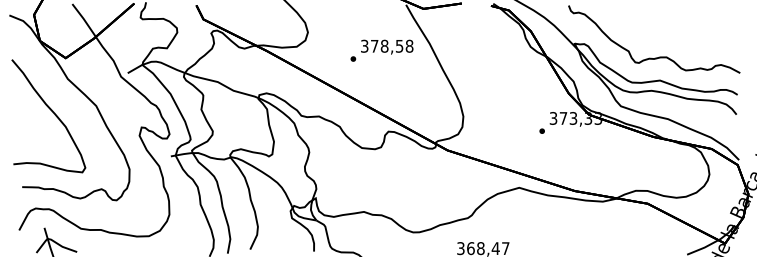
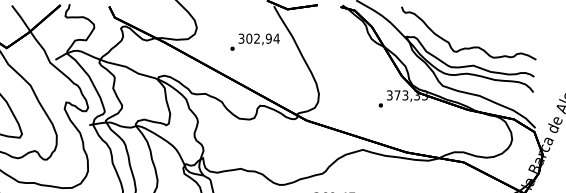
text: (391, 45) -> (262, 38), 378,58 -> 302,94

